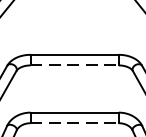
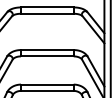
line: (74, 65) -> (47, 56), dashed -> solid
line: (74, 122) -> (47, 90), dashed -> solid

